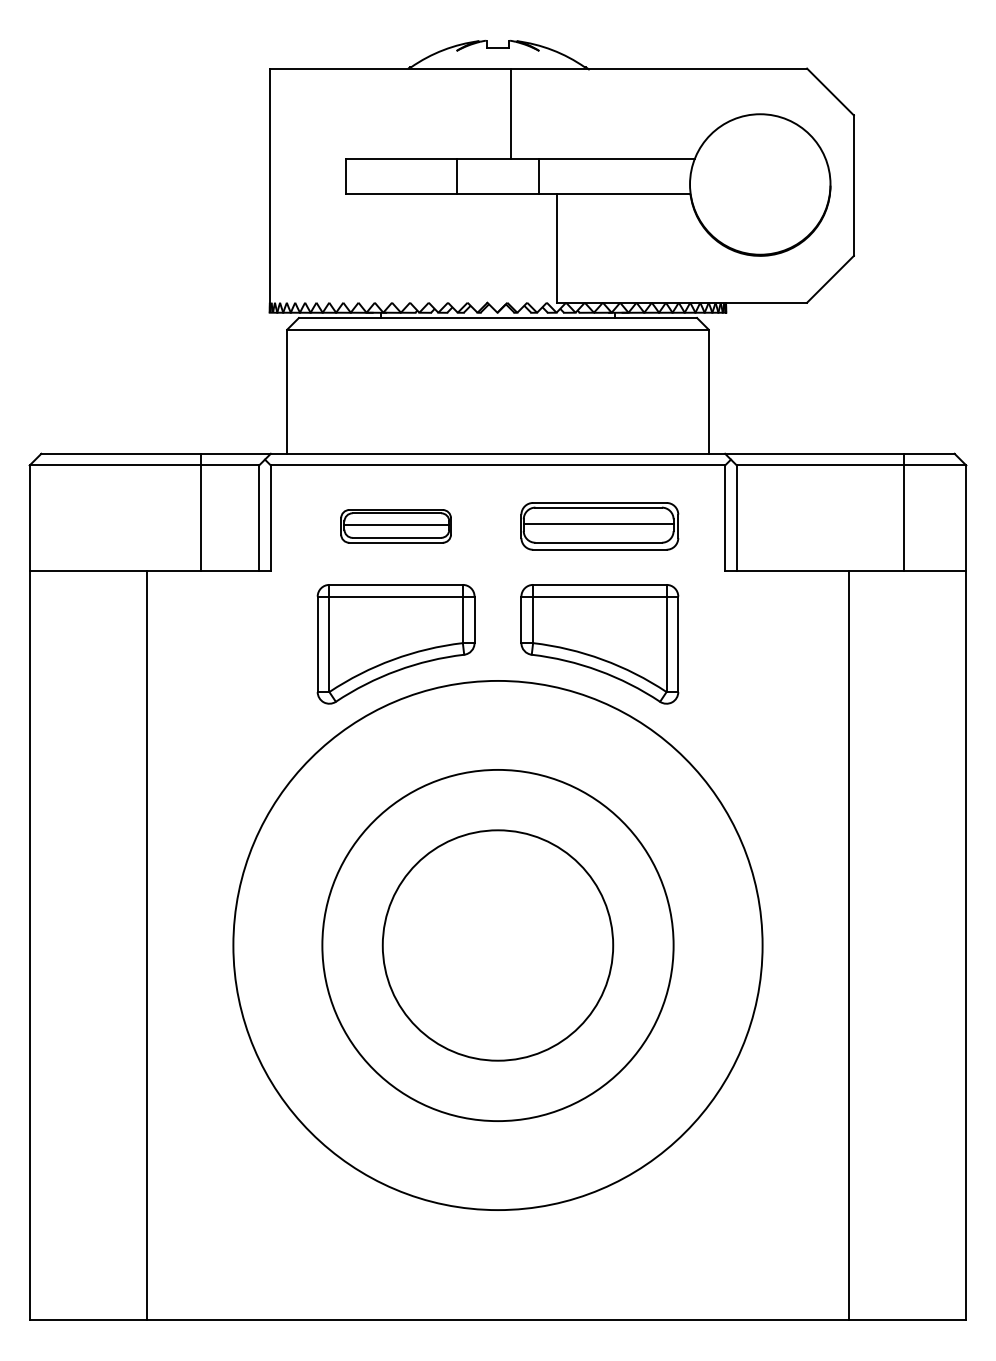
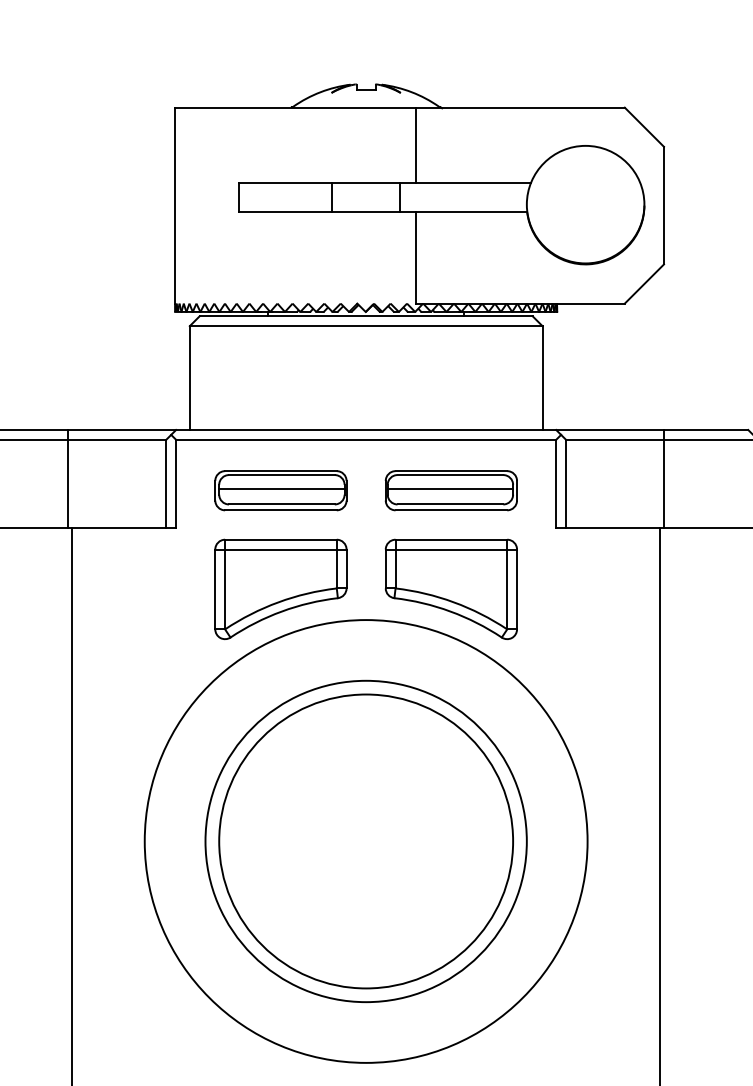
line: (511, 113) -> (415, 145), moved
line: (201, 511) -> (68, 478), moved
line: (903, 511) -> (663, 478), moved
part: (395, 526) -> (280, 490), size x1.43
circle: (497, 945) -> (365, 841), size x1.67

